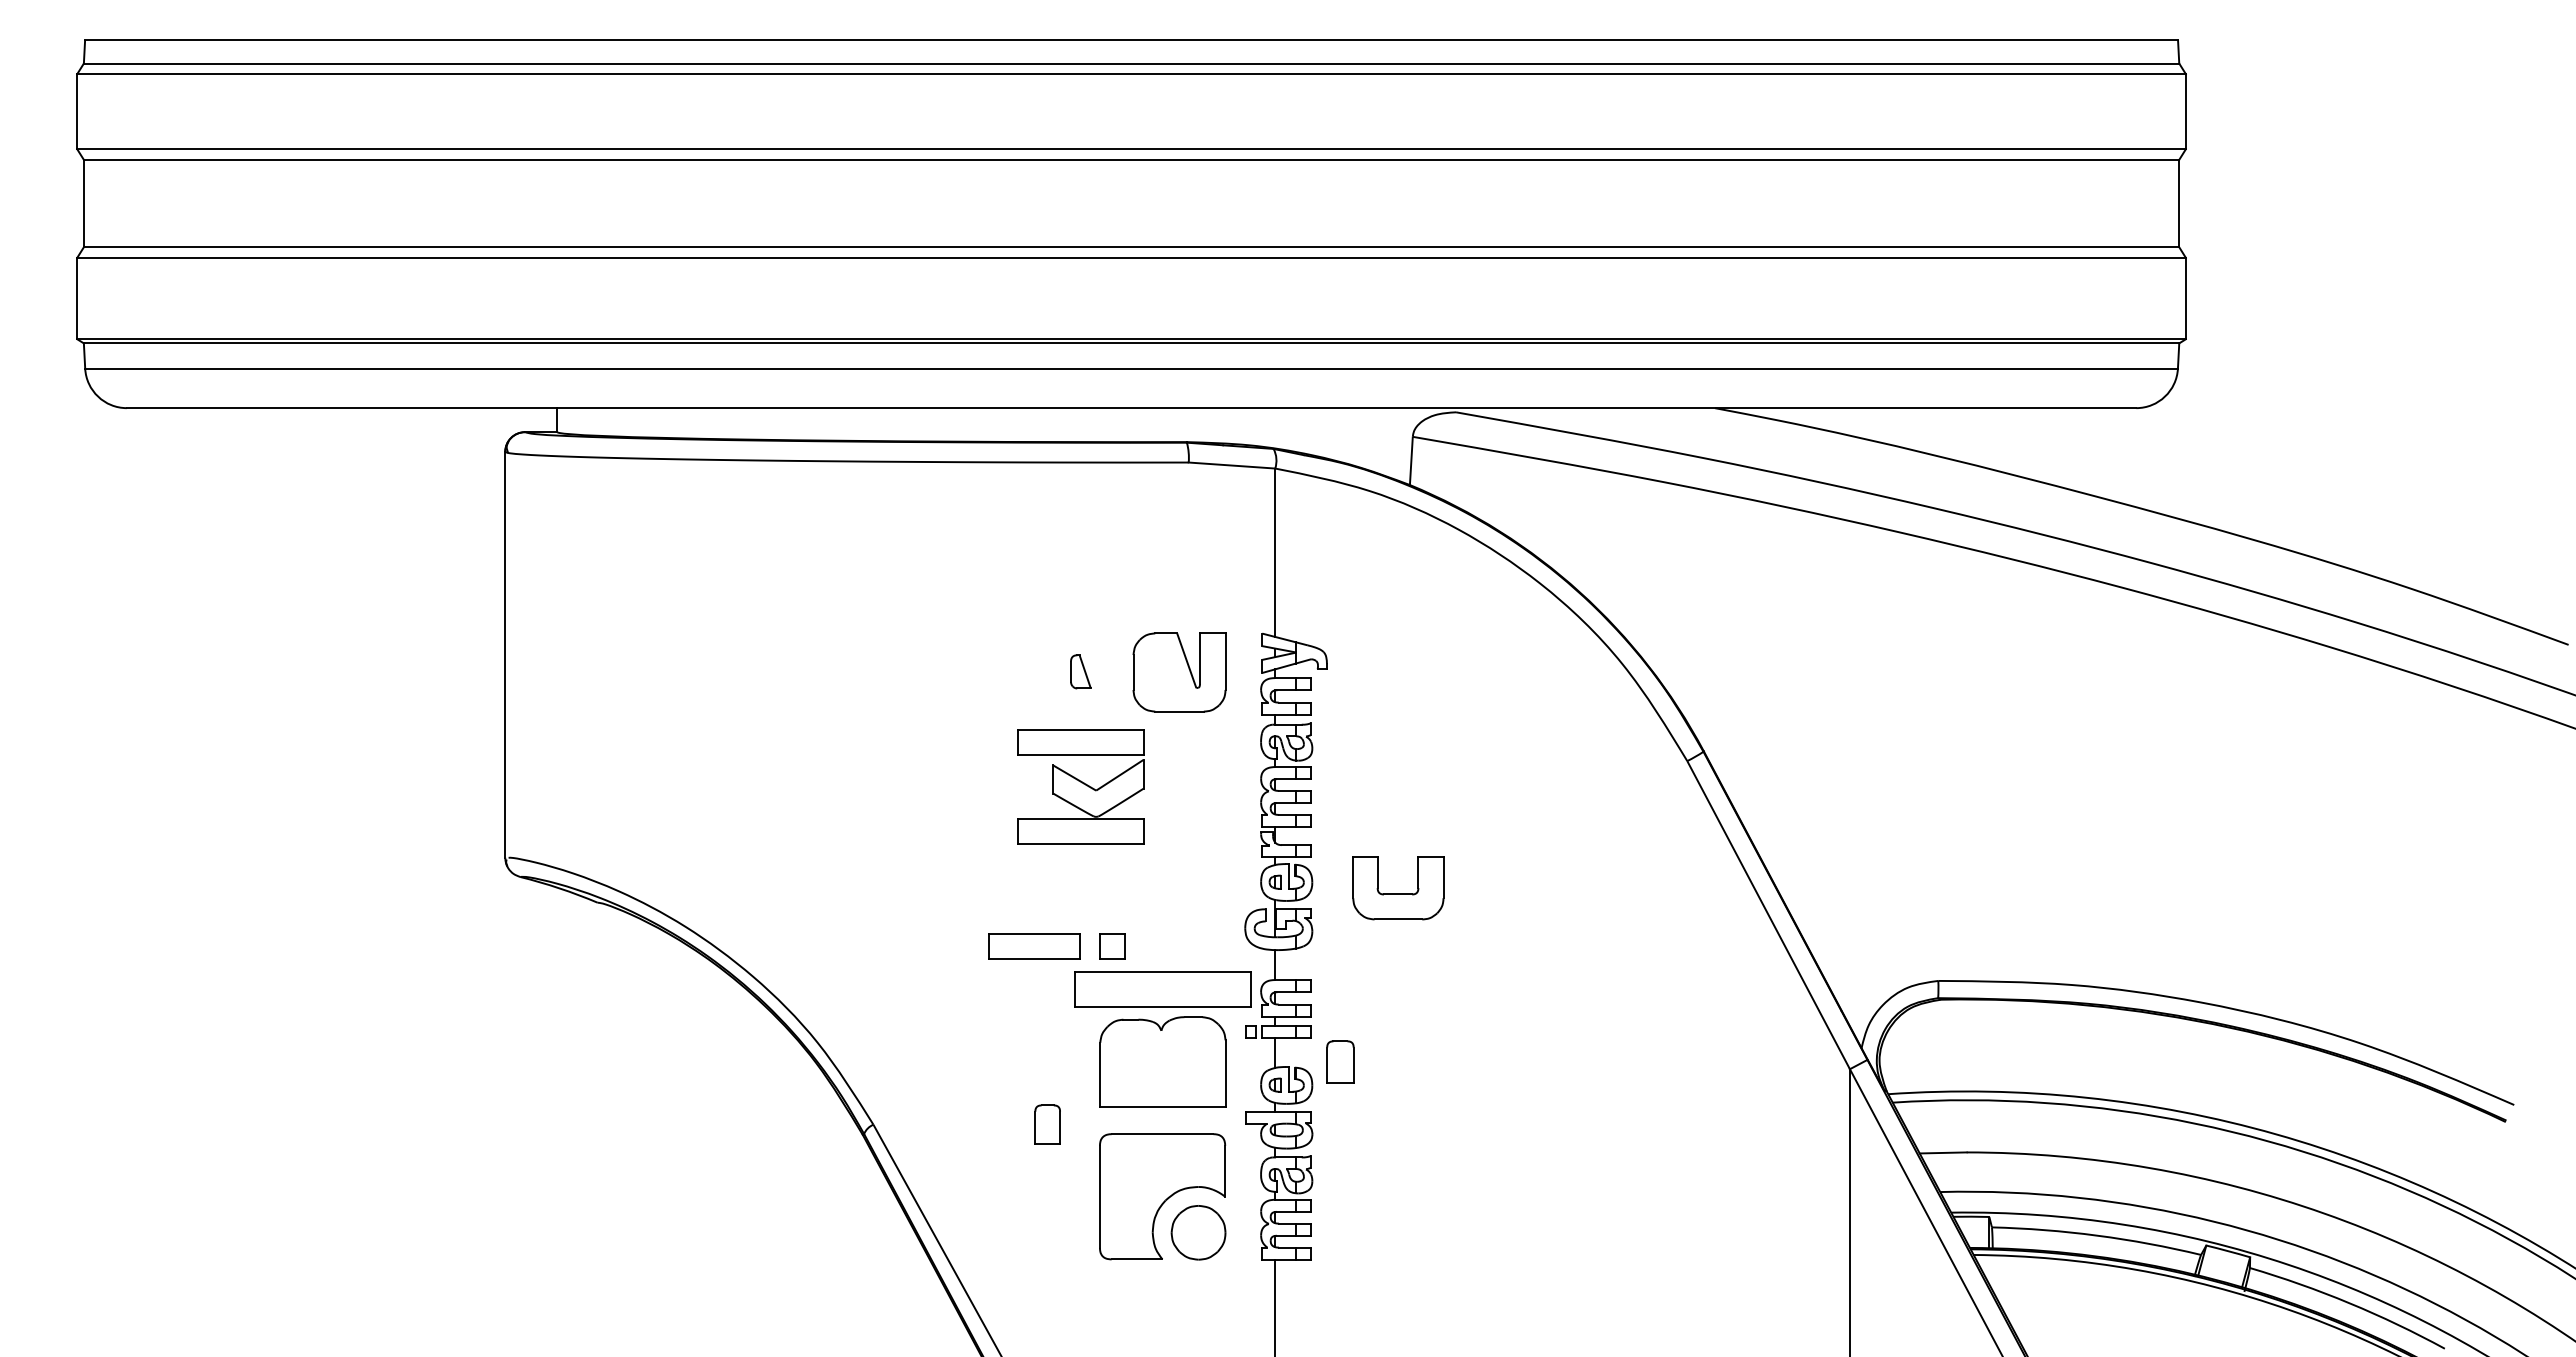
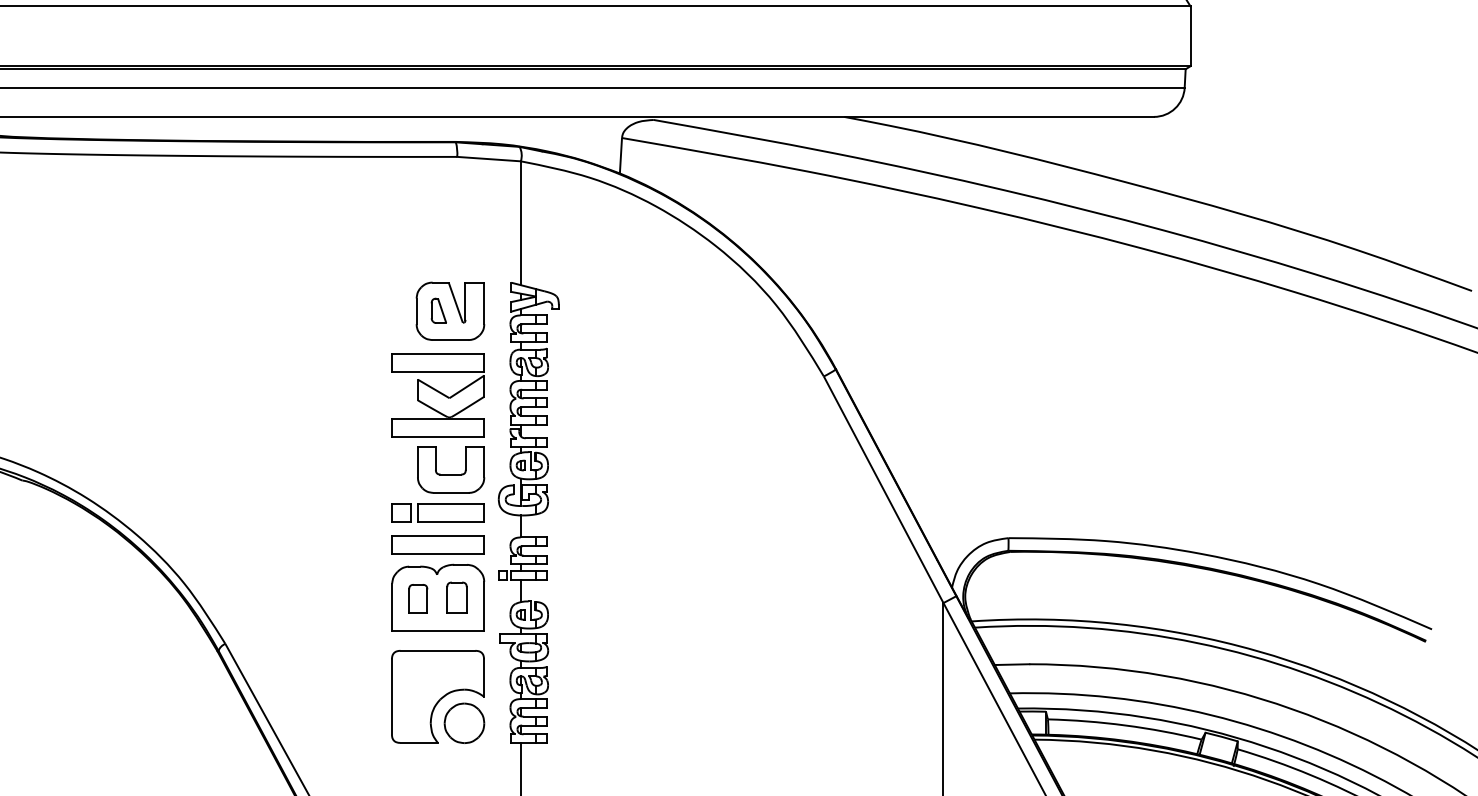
part: (1080, 671) -> (438, 310), moved
part: (1080, 786) -> (437, 395), moved
part: (1398, 888) -> (451, 470), moved
part: (1034, 946) -> (451, 512), moved
part: (1162, 990) -> (437, 545), size x0.71
part: (1340, 1061) -> (457, 597), moved
part: (1047, 1124) -> (418, 598), moved

